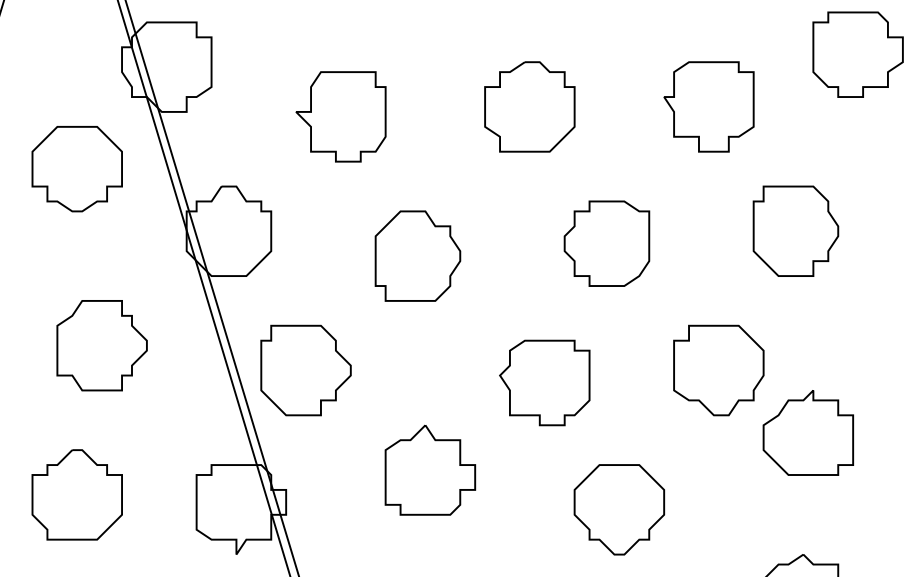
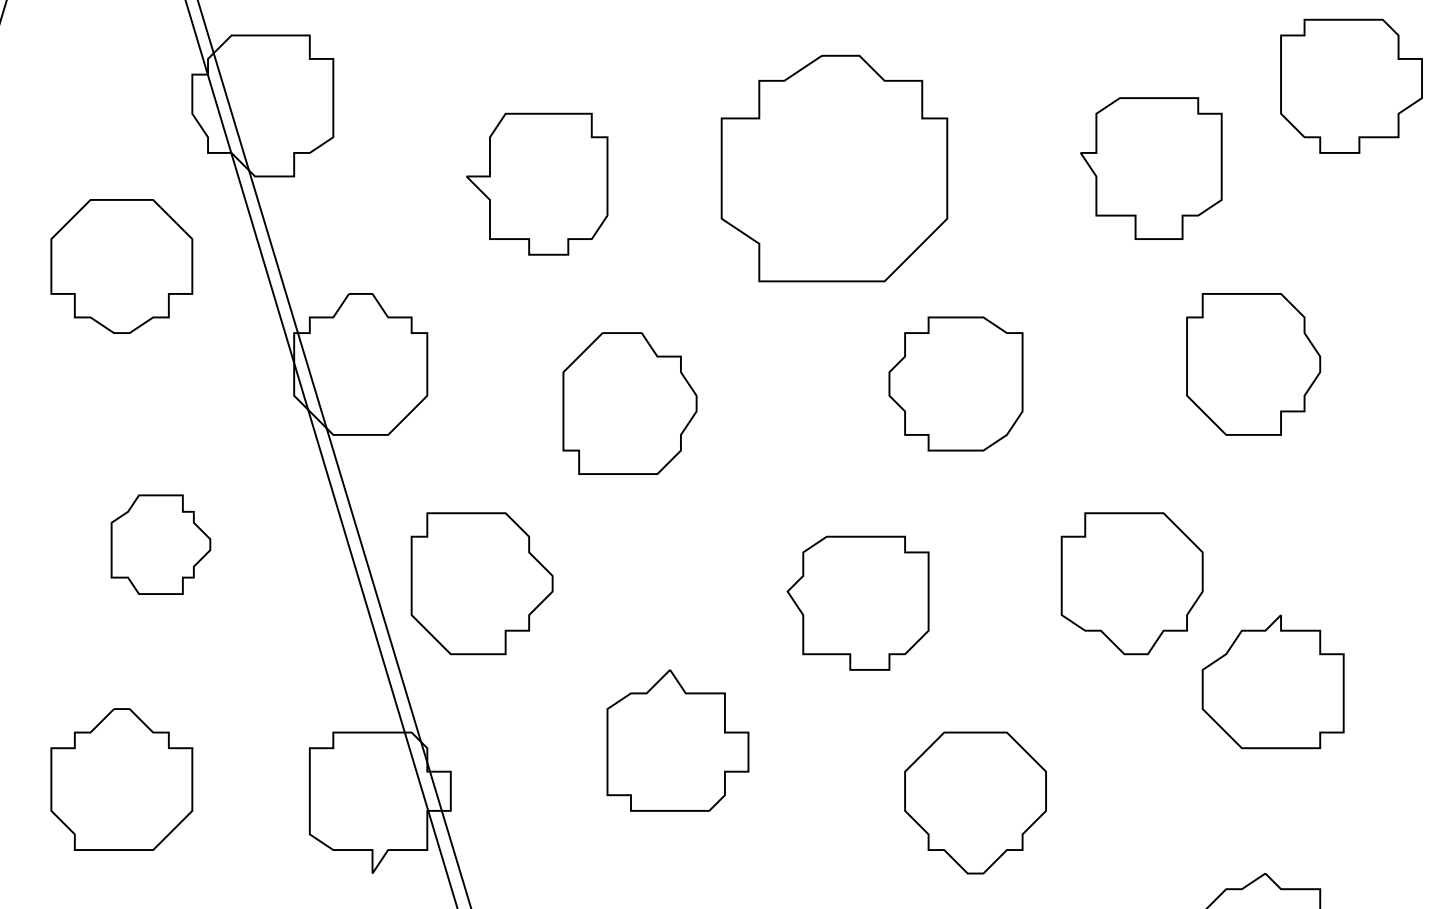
part: (529, 106) -> (834, 167), size x1.6
part: (708, 106) -> (1150, 167), moved
part: (417, 255) -> (629, 402), moved
part: (101, 345) -> (160, 544), size x0.7

